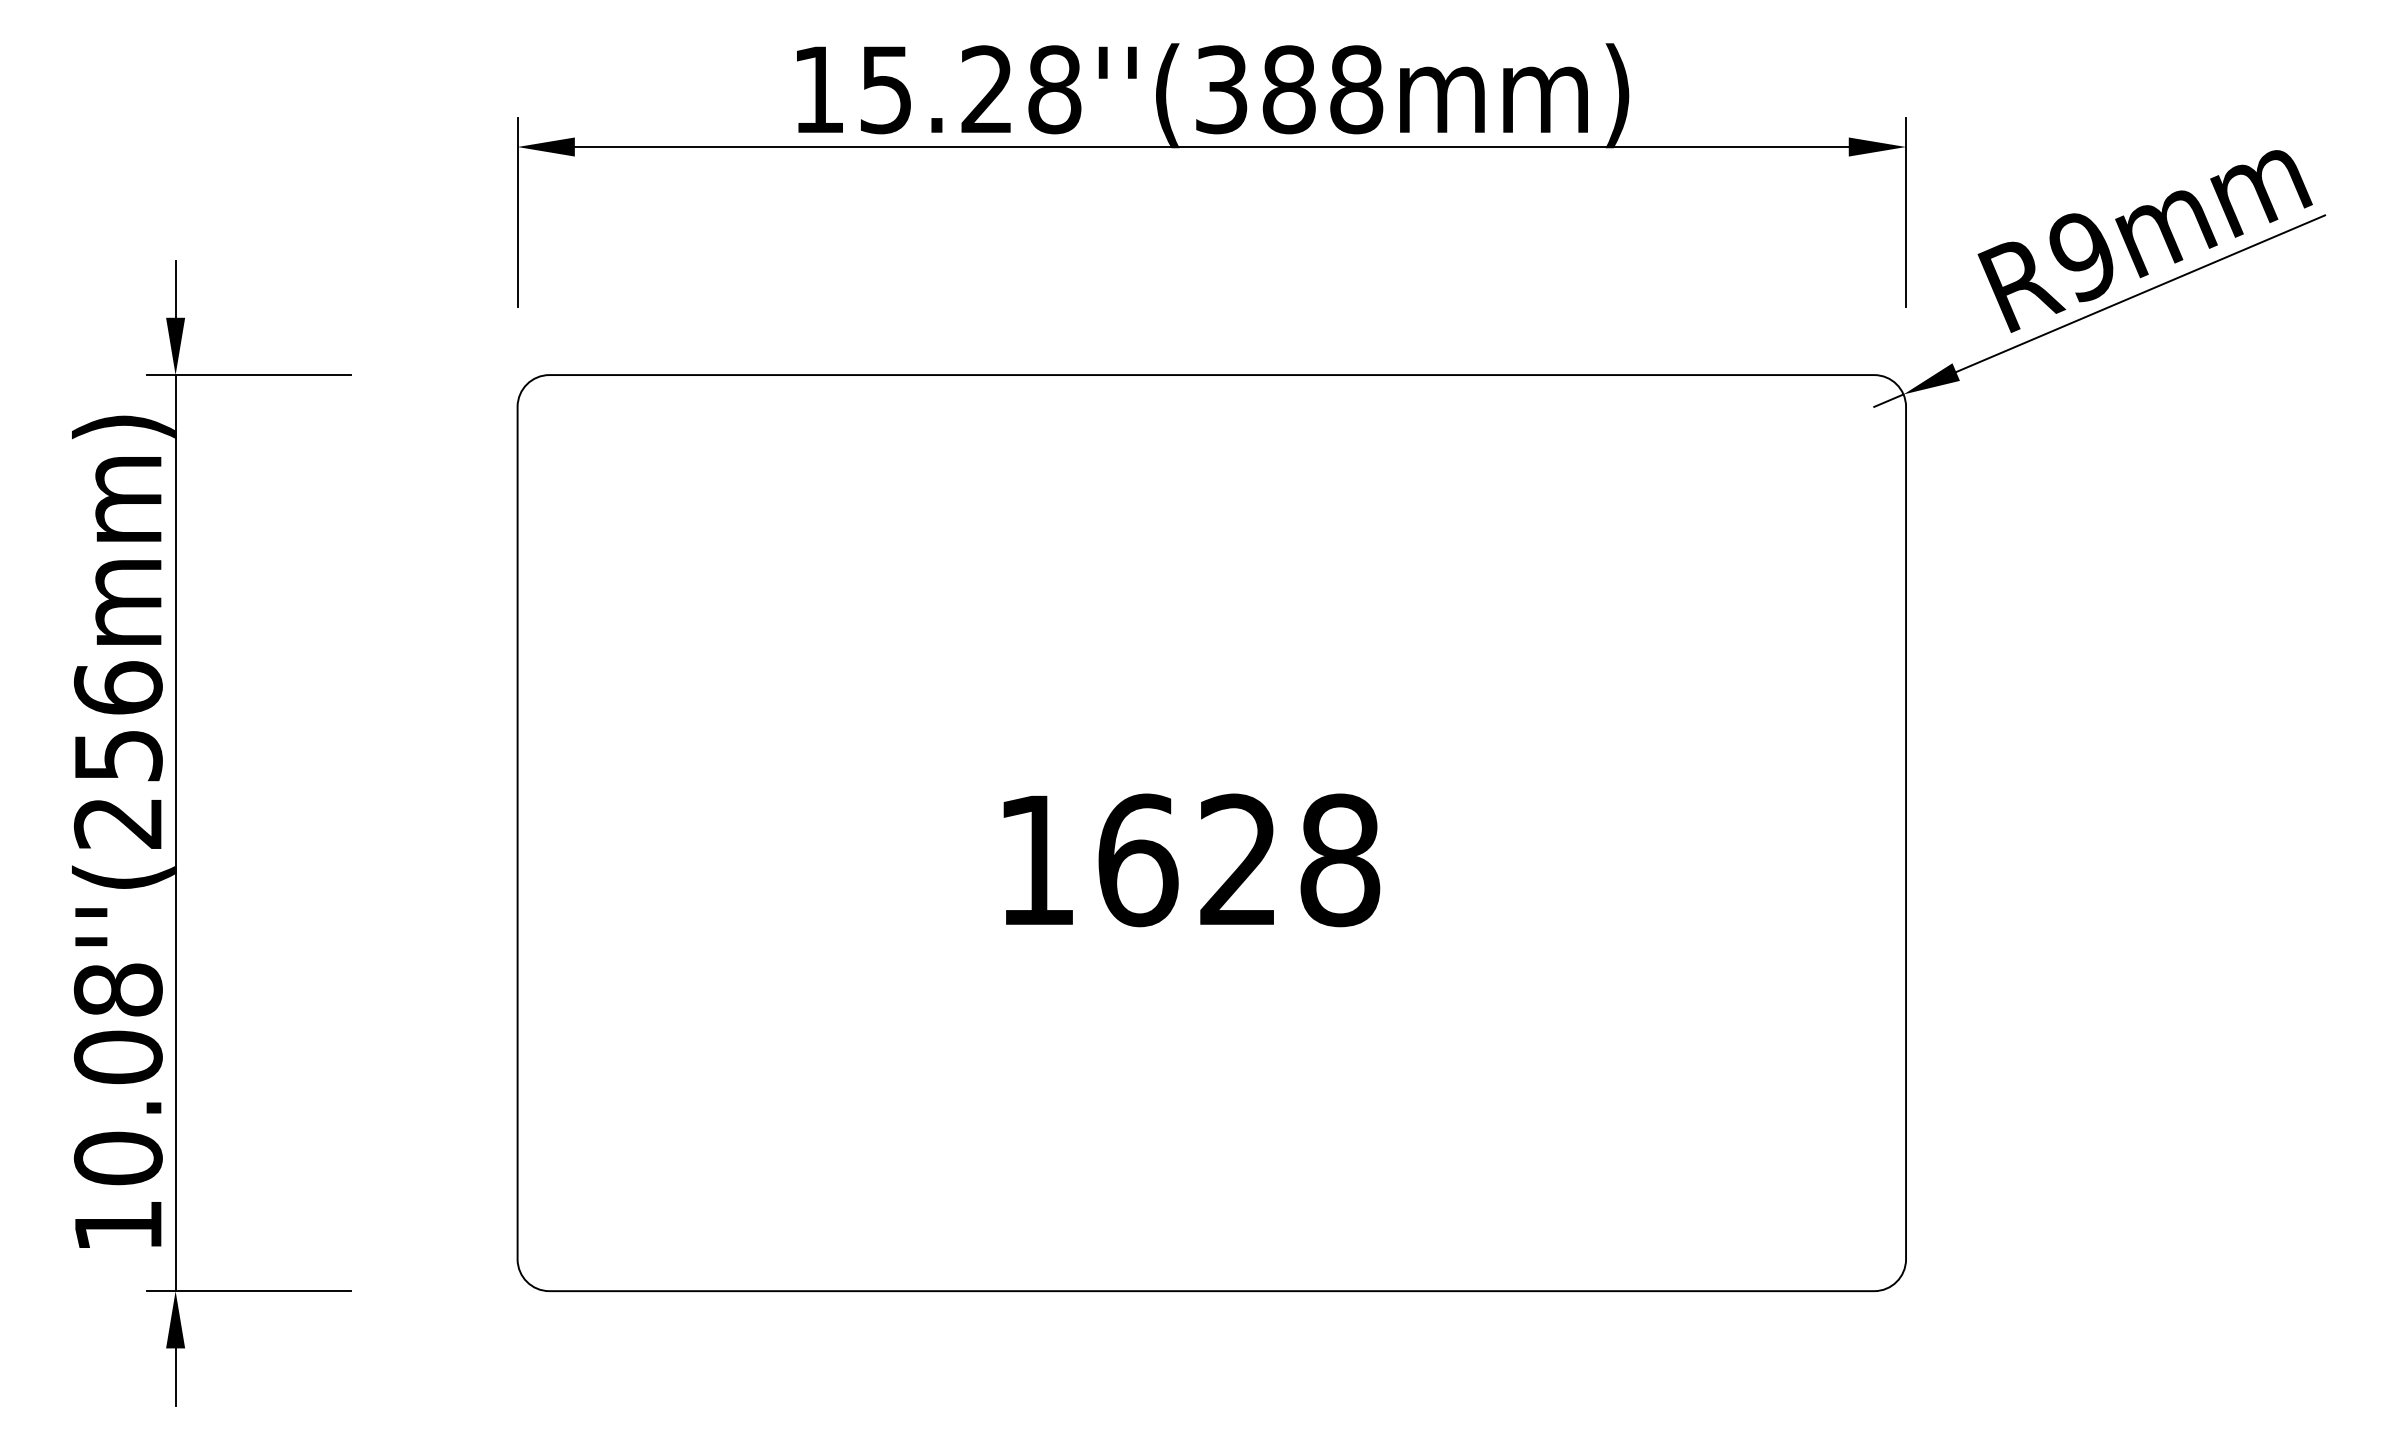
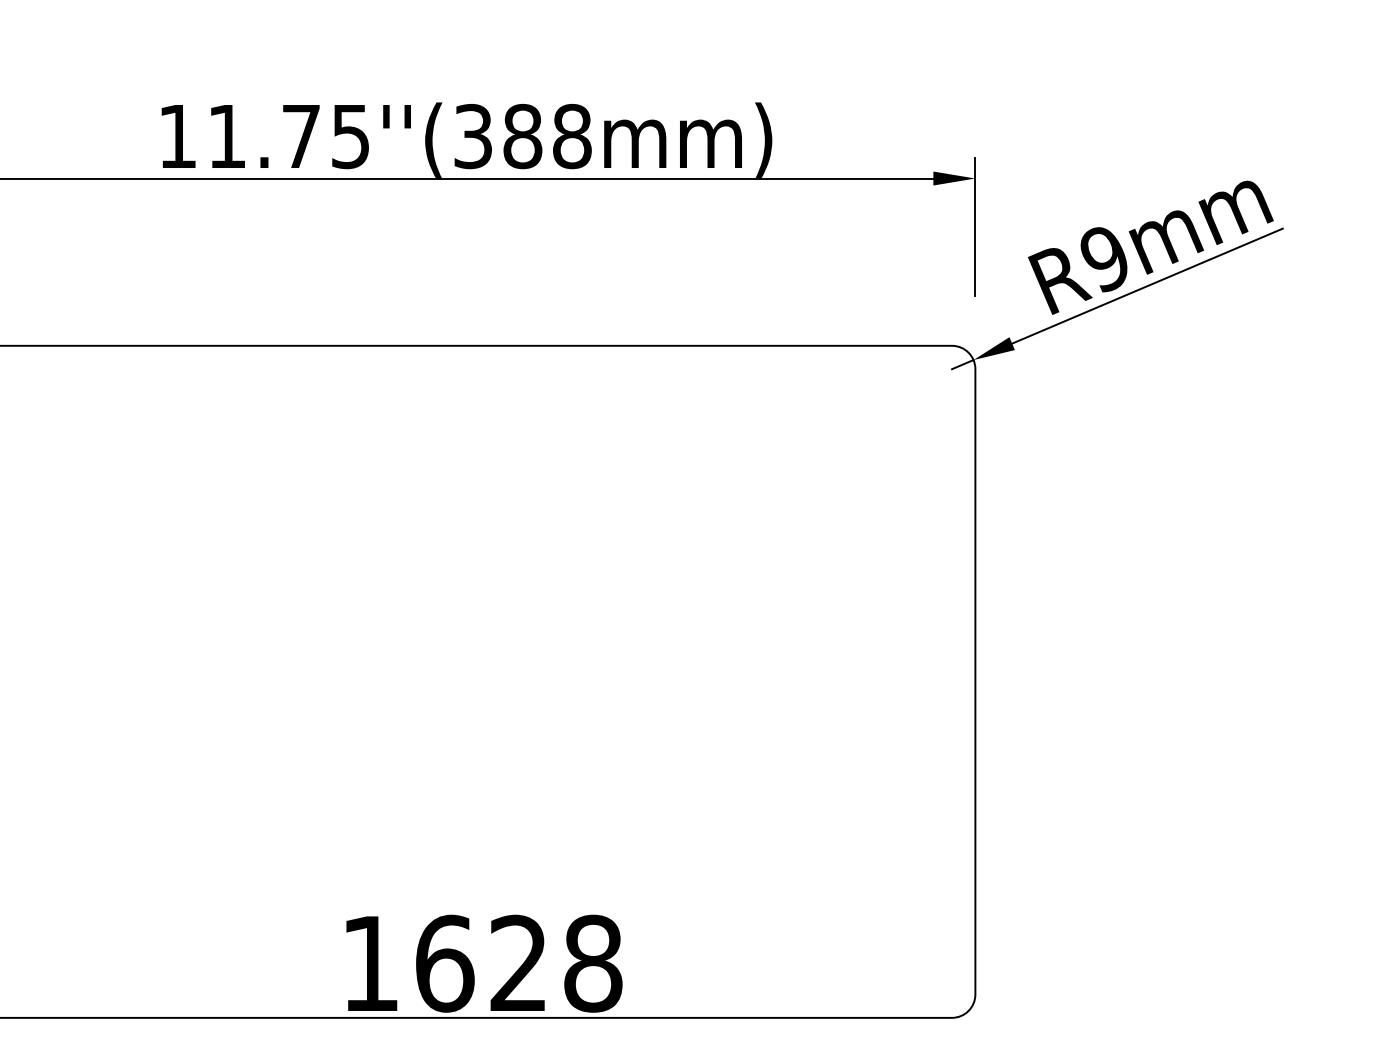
text: (971, 89) -> (289, 136), 15.28''(388mm) -> 11.75''(388mm)
text: (1191, 860) -> (484, 963), moved

